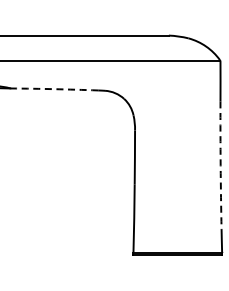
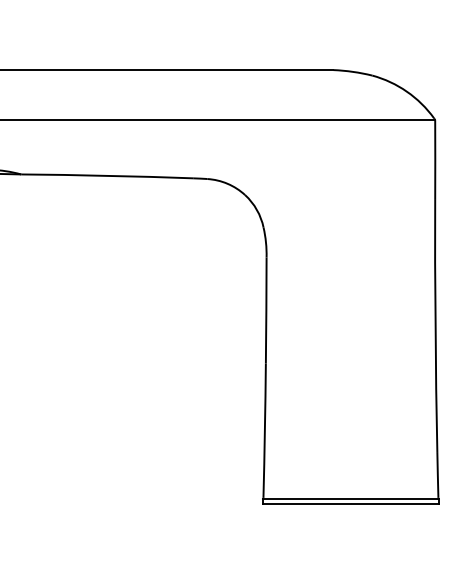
arc: (54, 89) -> (107, 176), dashed -> solid
arc: (220, 165) -> (435, 326), dashed -> solid

